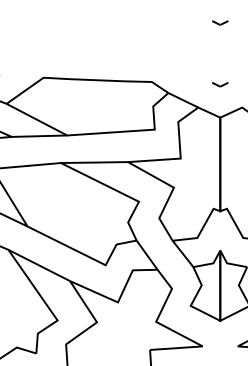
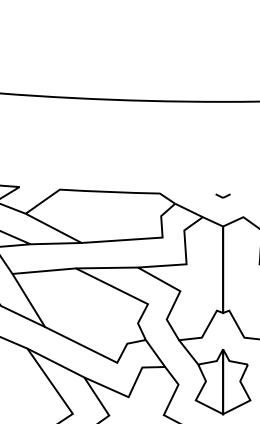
part: (219, 22) -> (222, 138), removed

